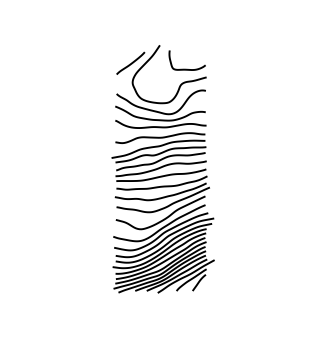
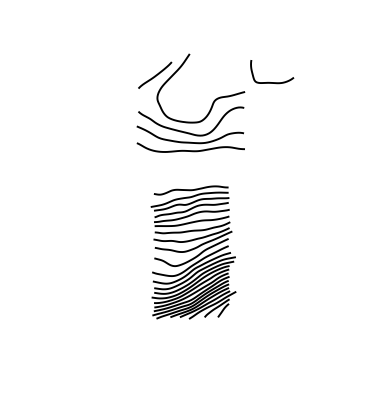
curve: (187, 69) -> (272, 82), moved
part: (163, 212) -> (193, 252), size x0.7

